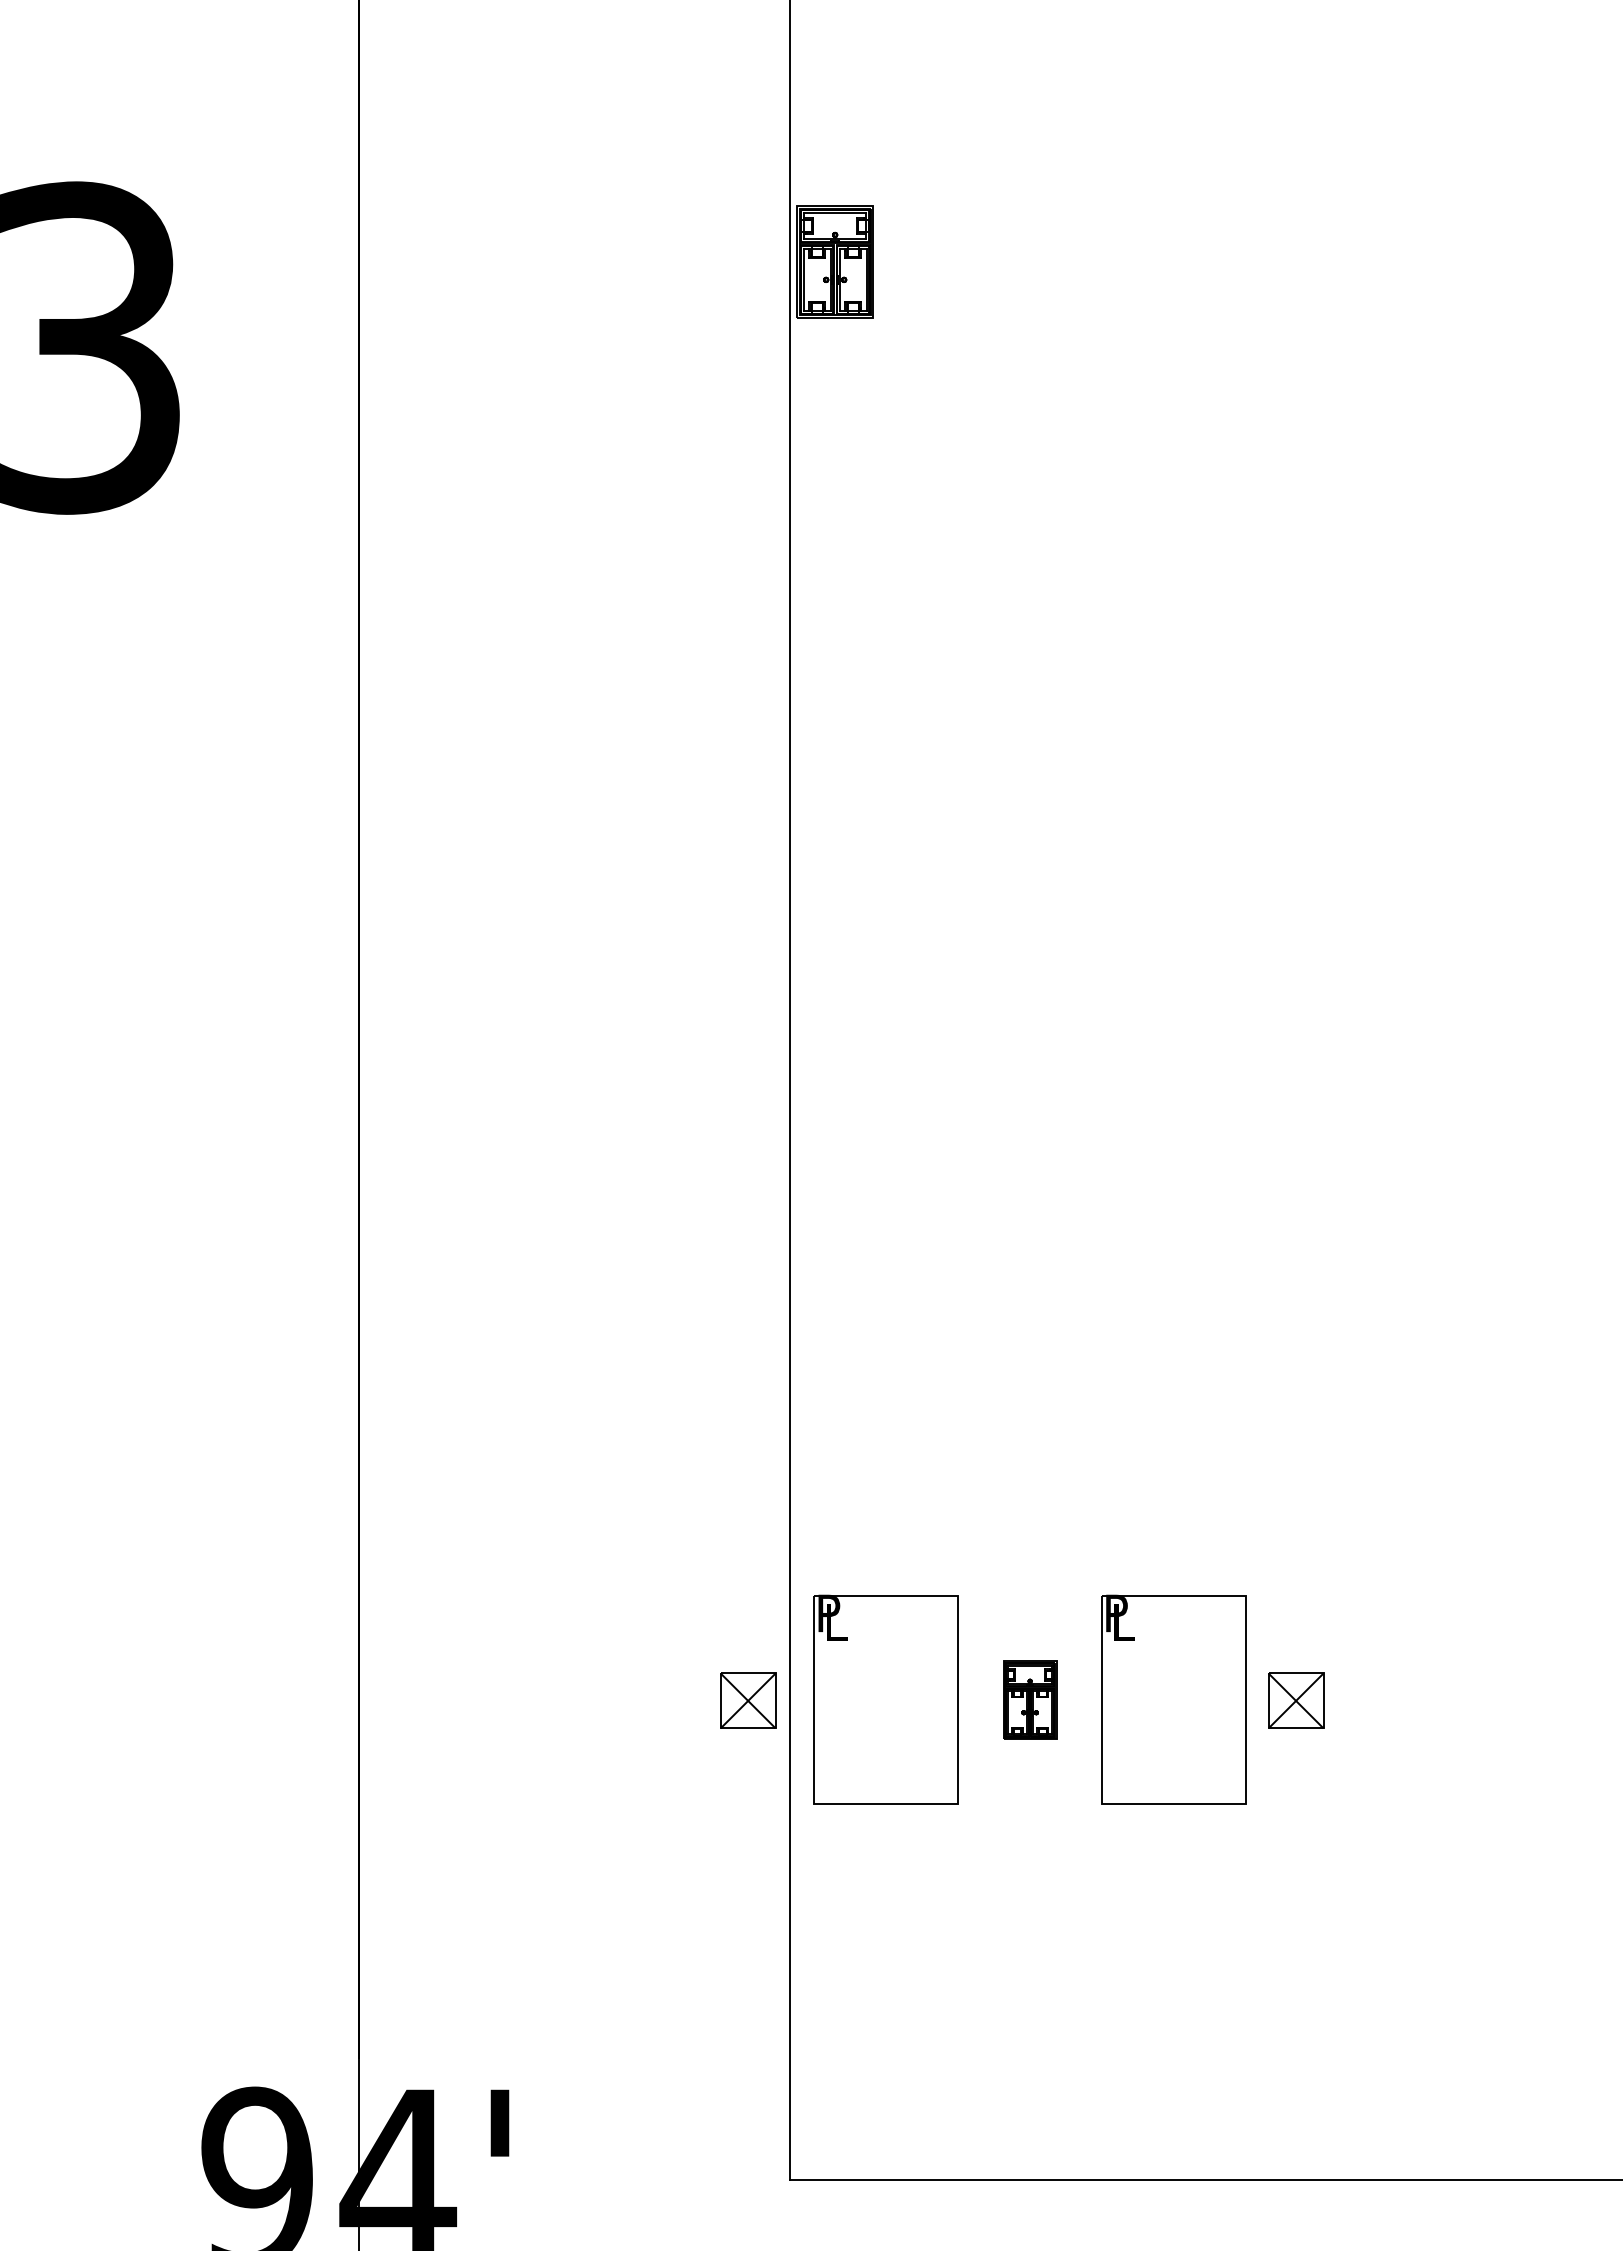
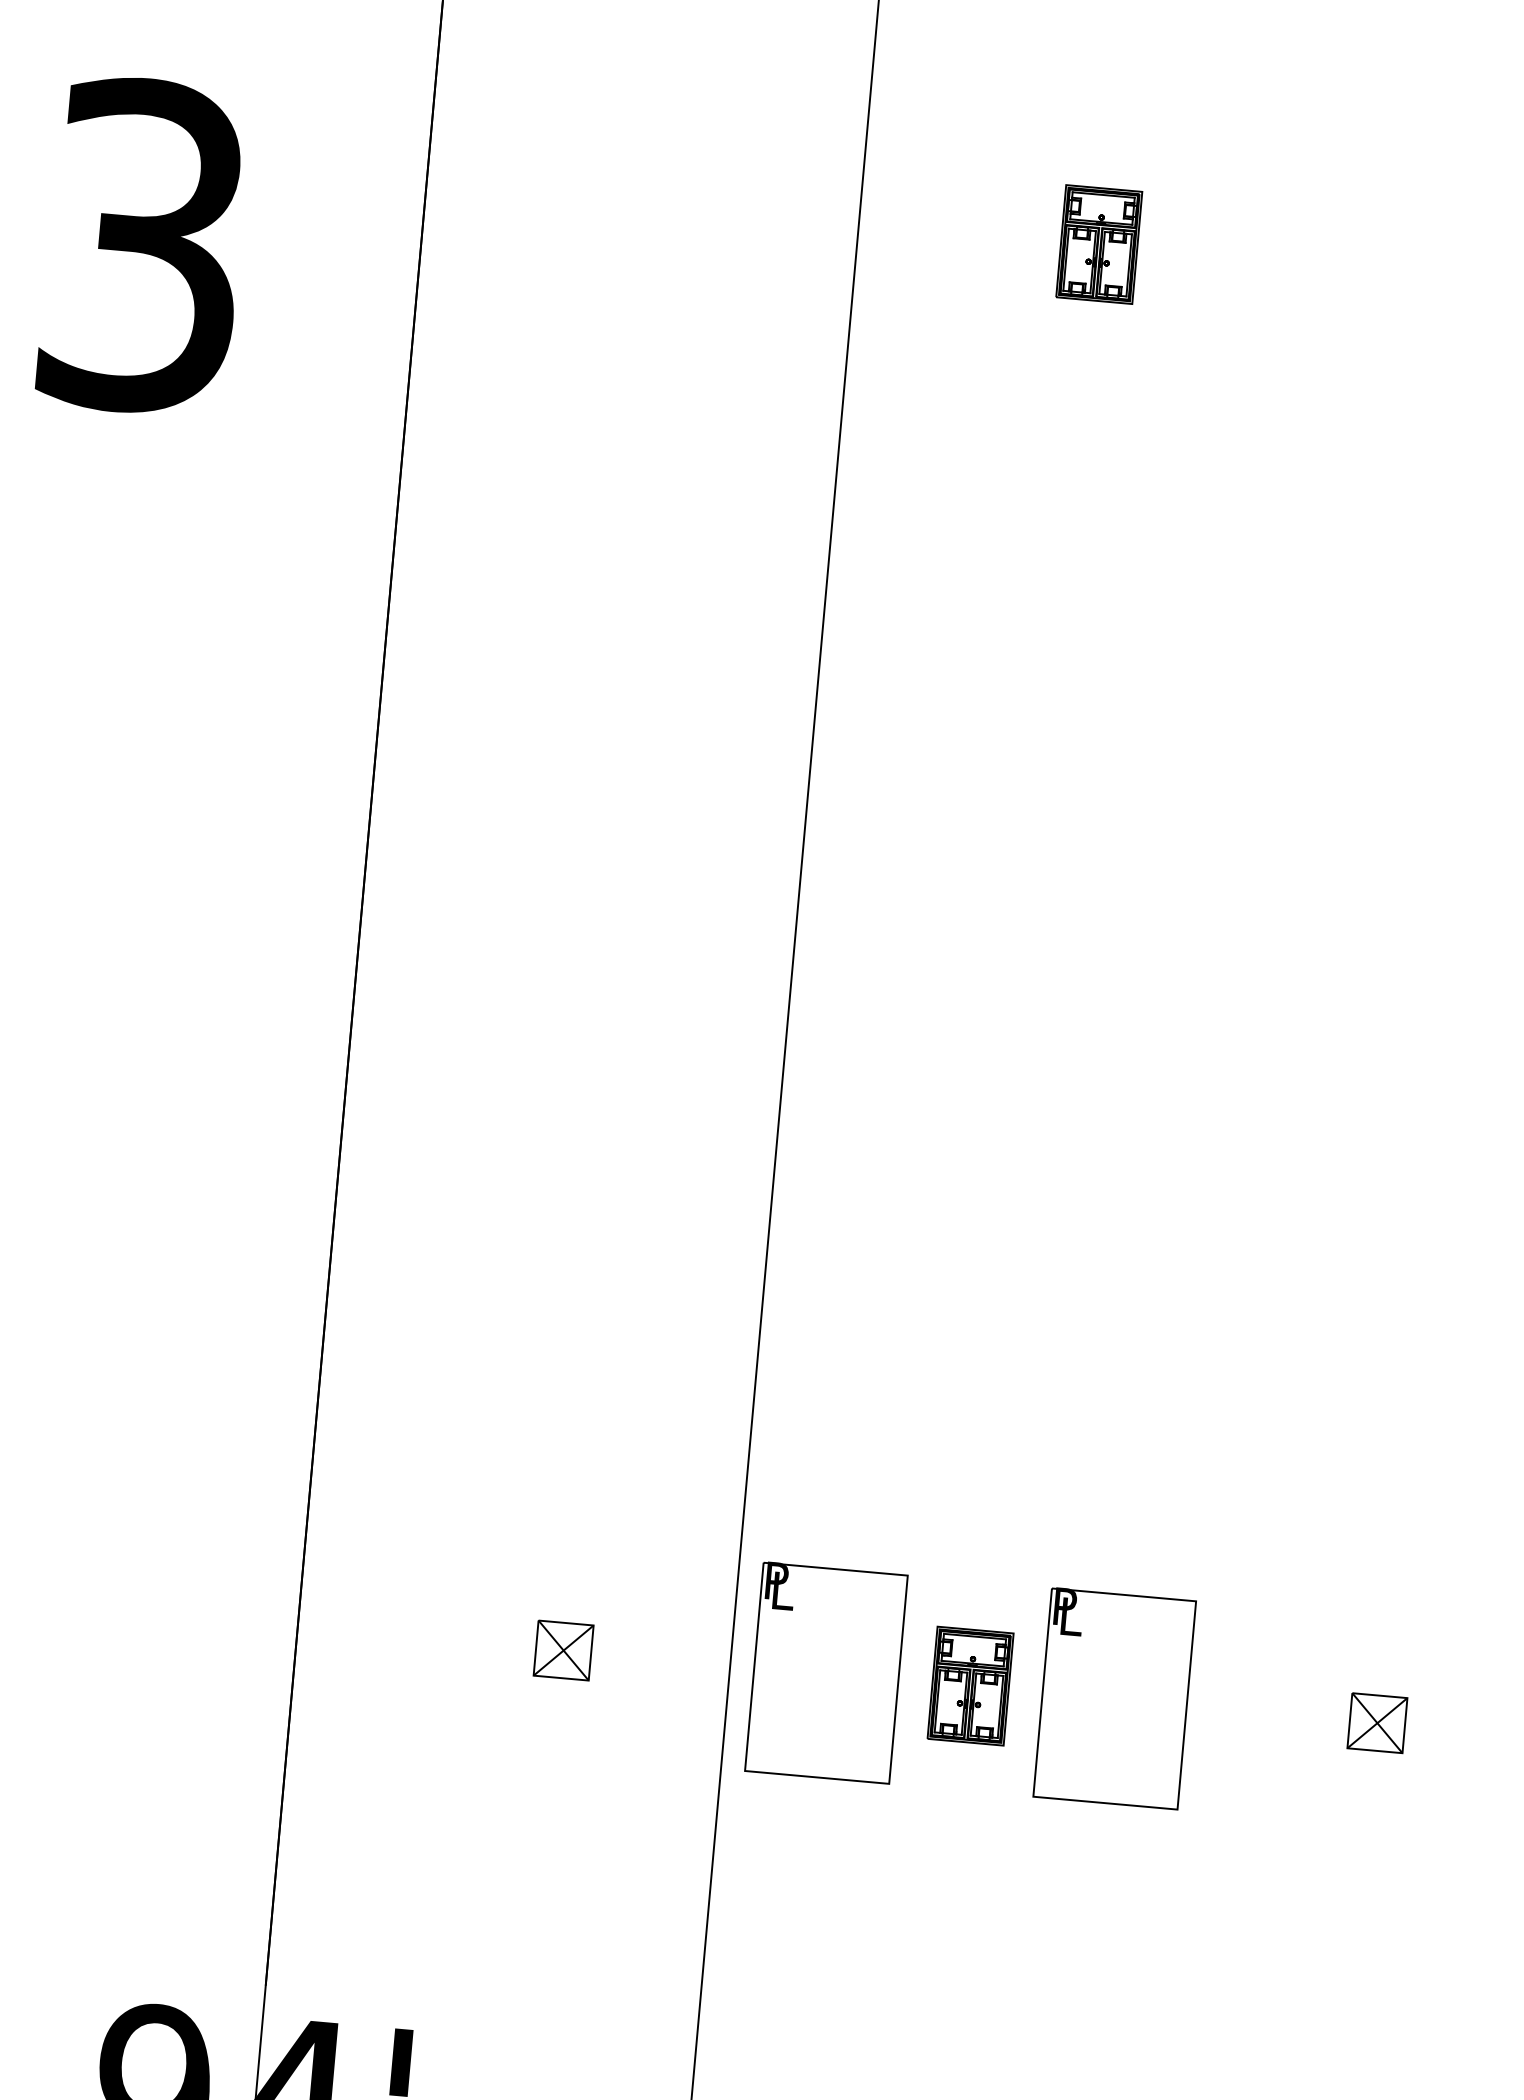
part: (834, 261) -> (1098, 244), moved
part: (1029, 1699) -> (970, 1685), size x1.43
part: (748, 1700) -> (564, 1650), moved
part: (1296, 1700) -> (1377, 1722), moved

